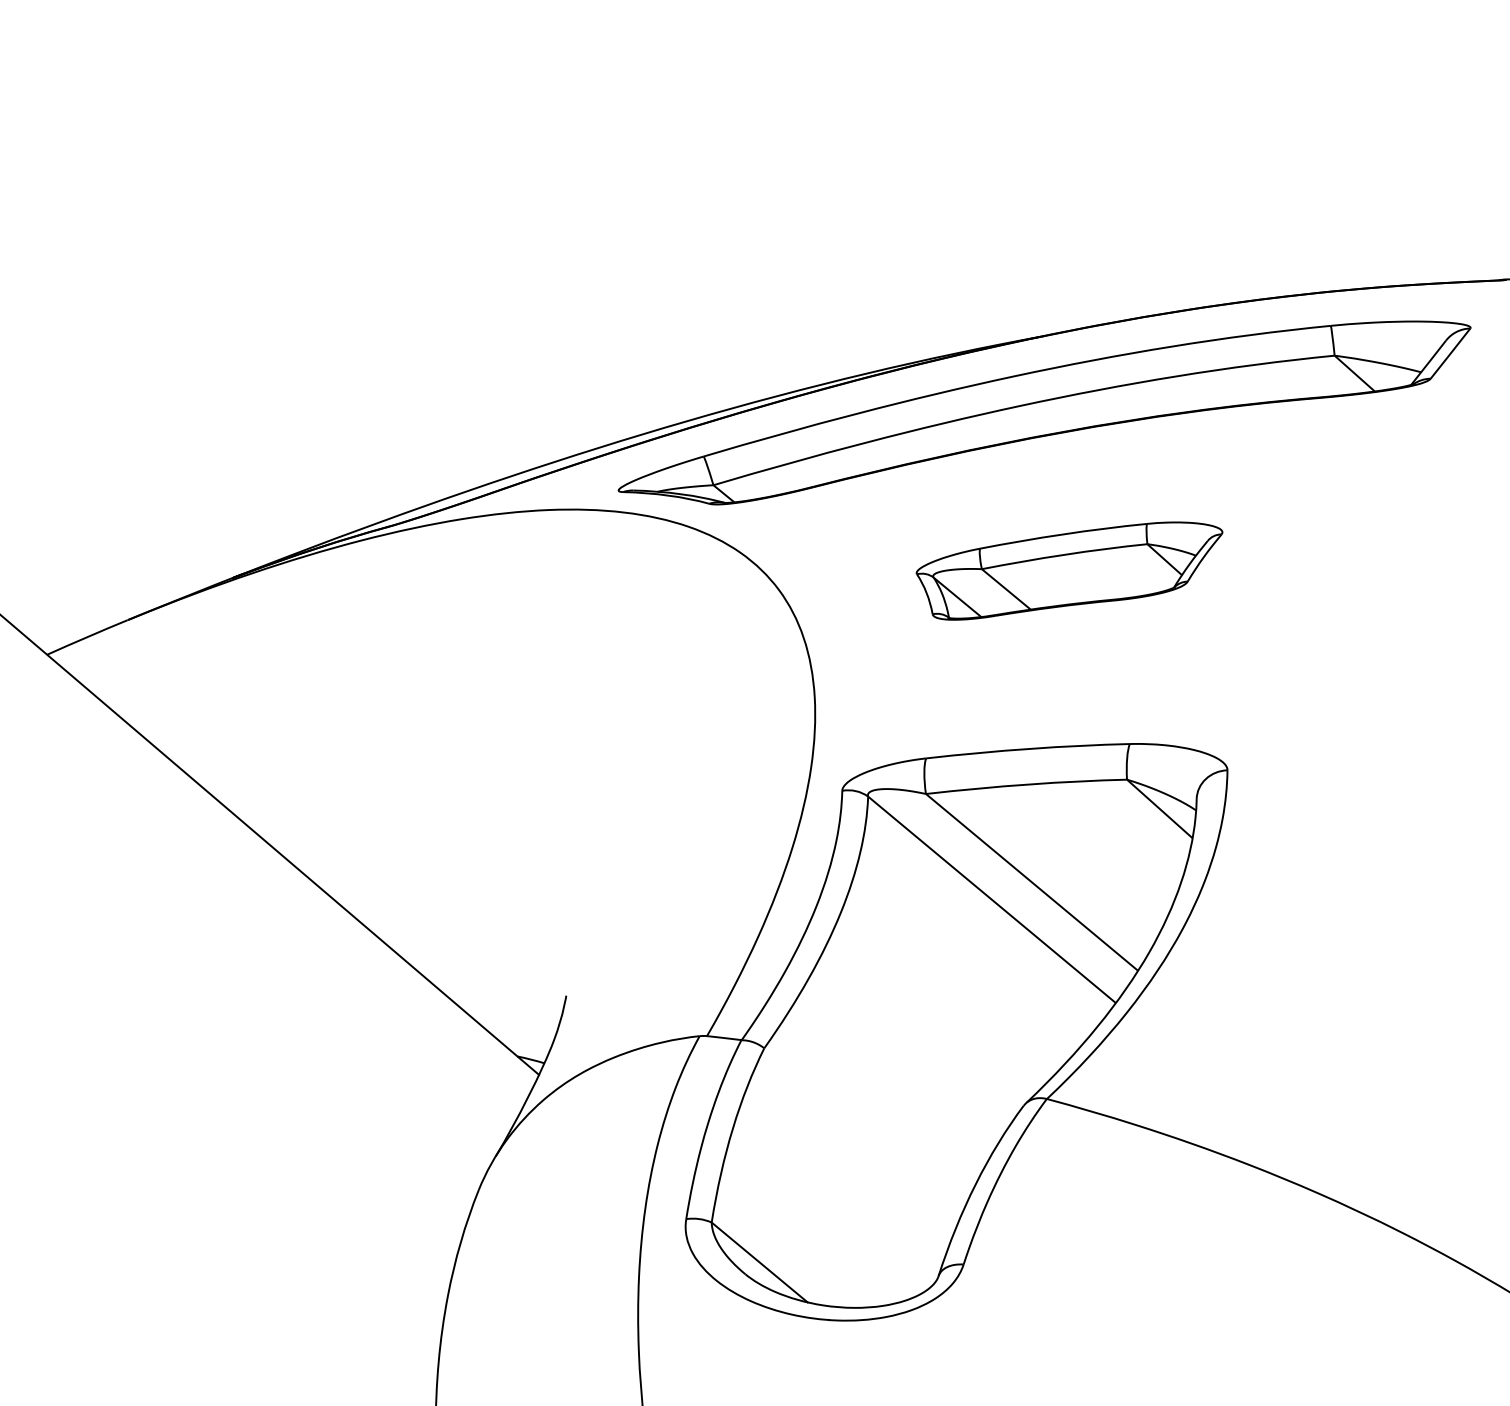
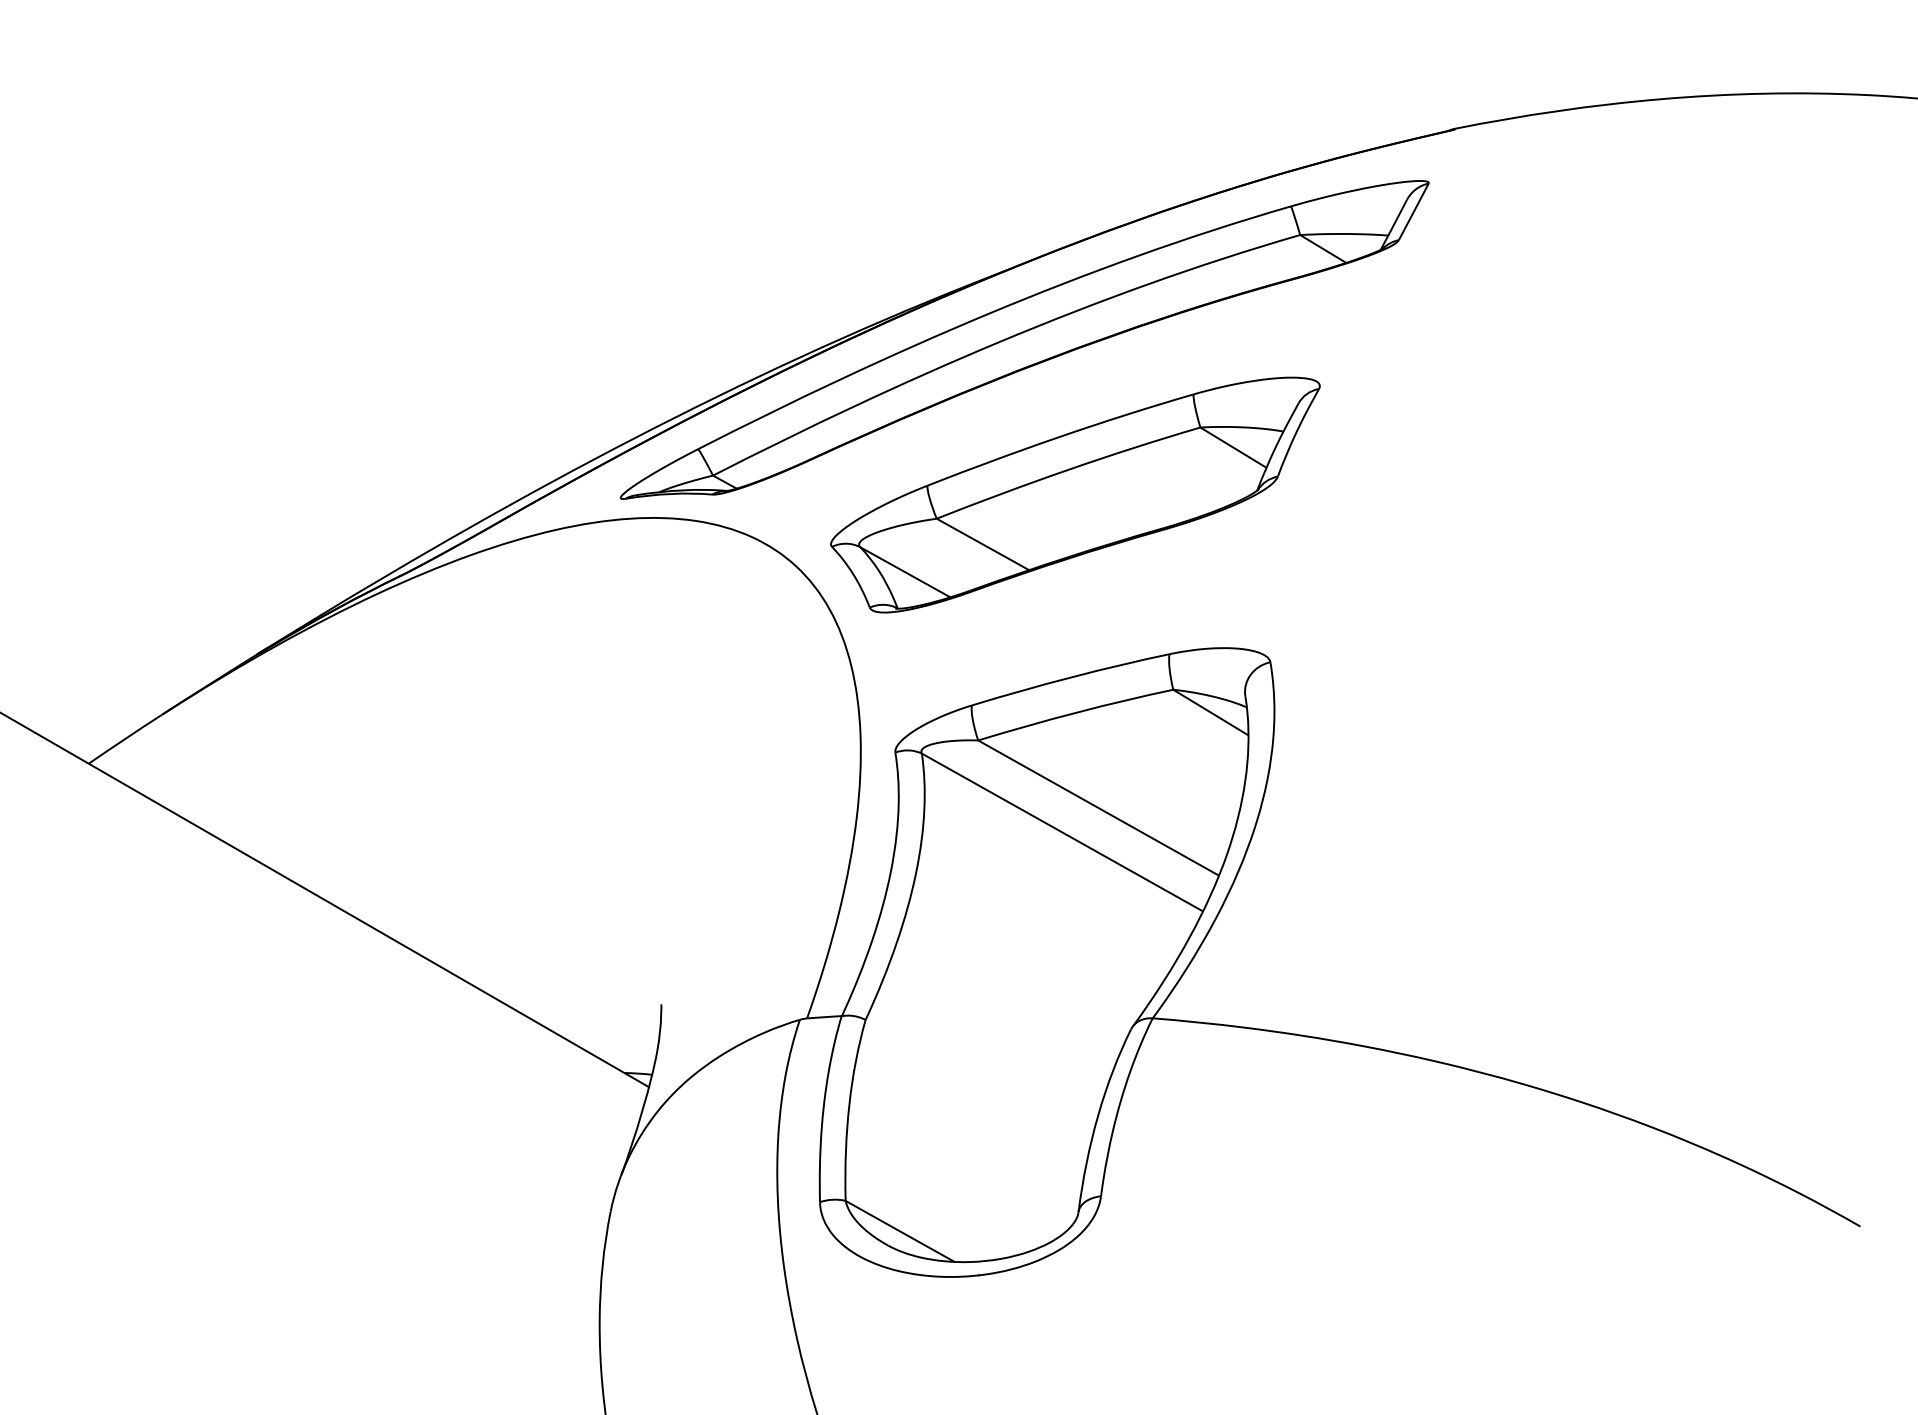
part: (1066, 569) -> (1075, 494), size x1.67

